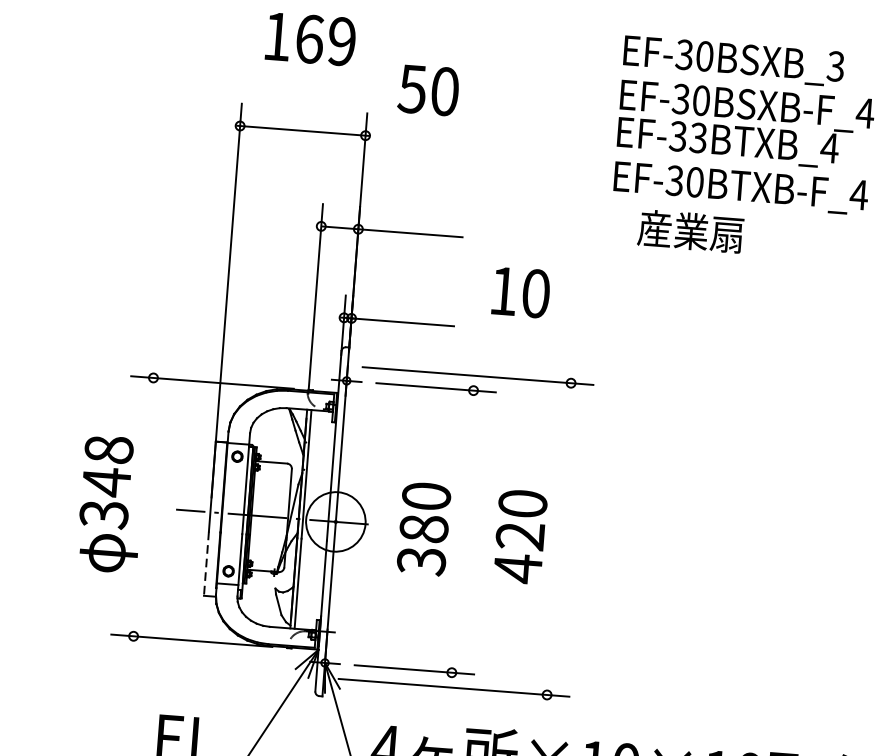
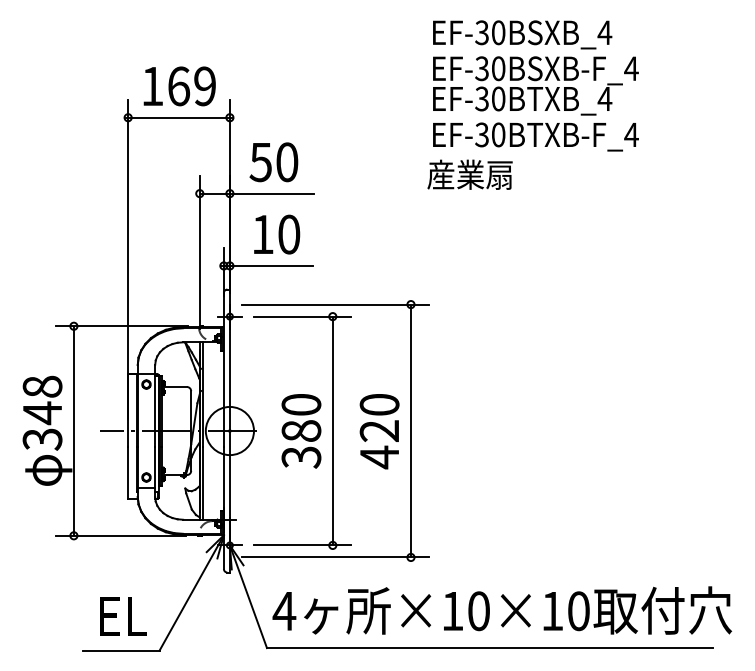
text: (310, 39) -> (179, 86), moved
text: (835, 66) -> (604, 32), EF-30BSXB_3 -> EF-30BSXB_4
text: (428, 90) -> (273, 162), moved
text: (698, 137) -> (498, 98), EF-33BTXB_4 -> EF-30BTXB_4
text: (690, 231) -> (469, 174), moved
text: (521, 292) -> (277, 234), moved
line: (143, 506) -> (73, 430), added
line: (462, 530) -> (332, 430), added
line: (558, 538) -> (410, 430), added
line: (206, 564) -> (128, 473), dashed -> solid

